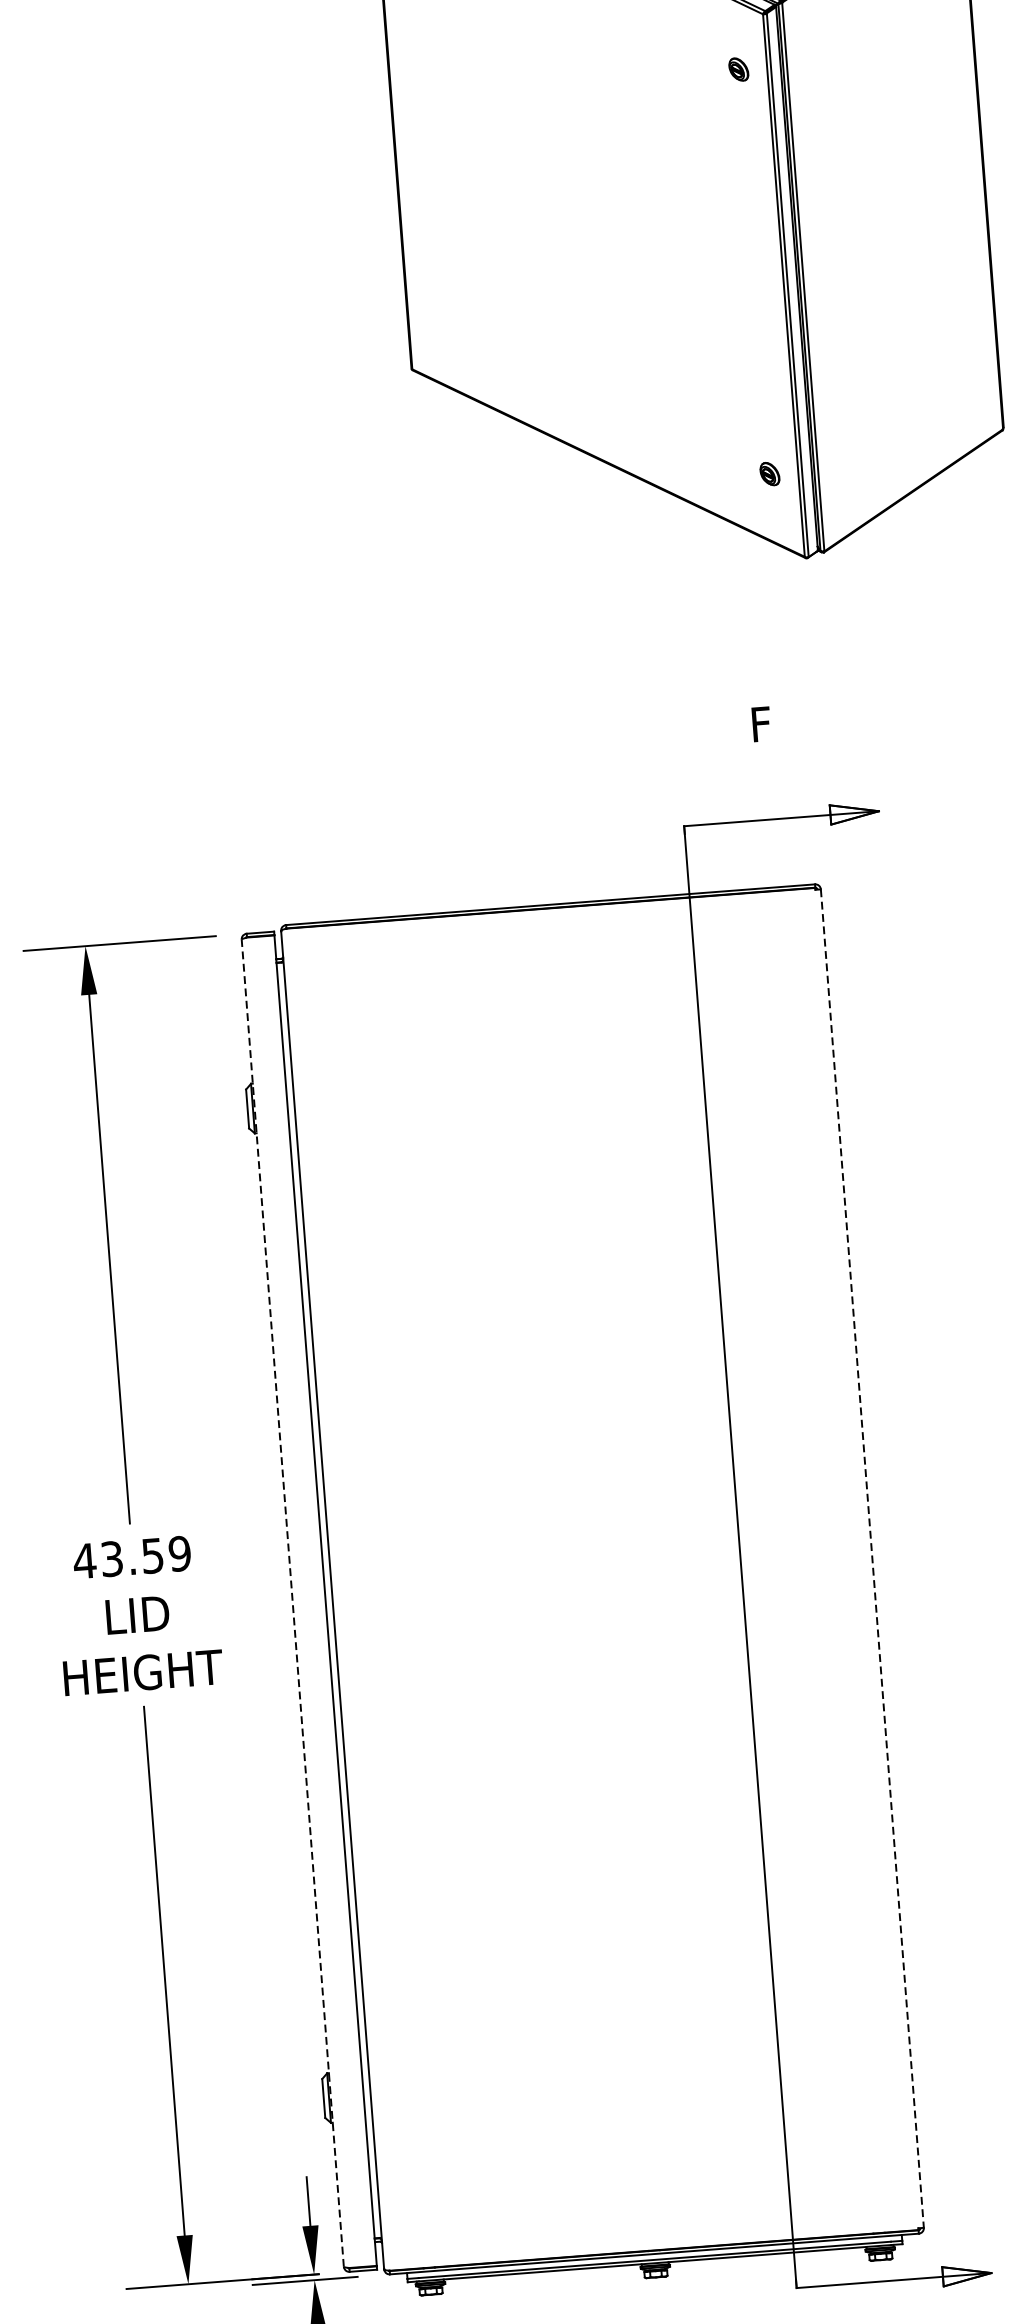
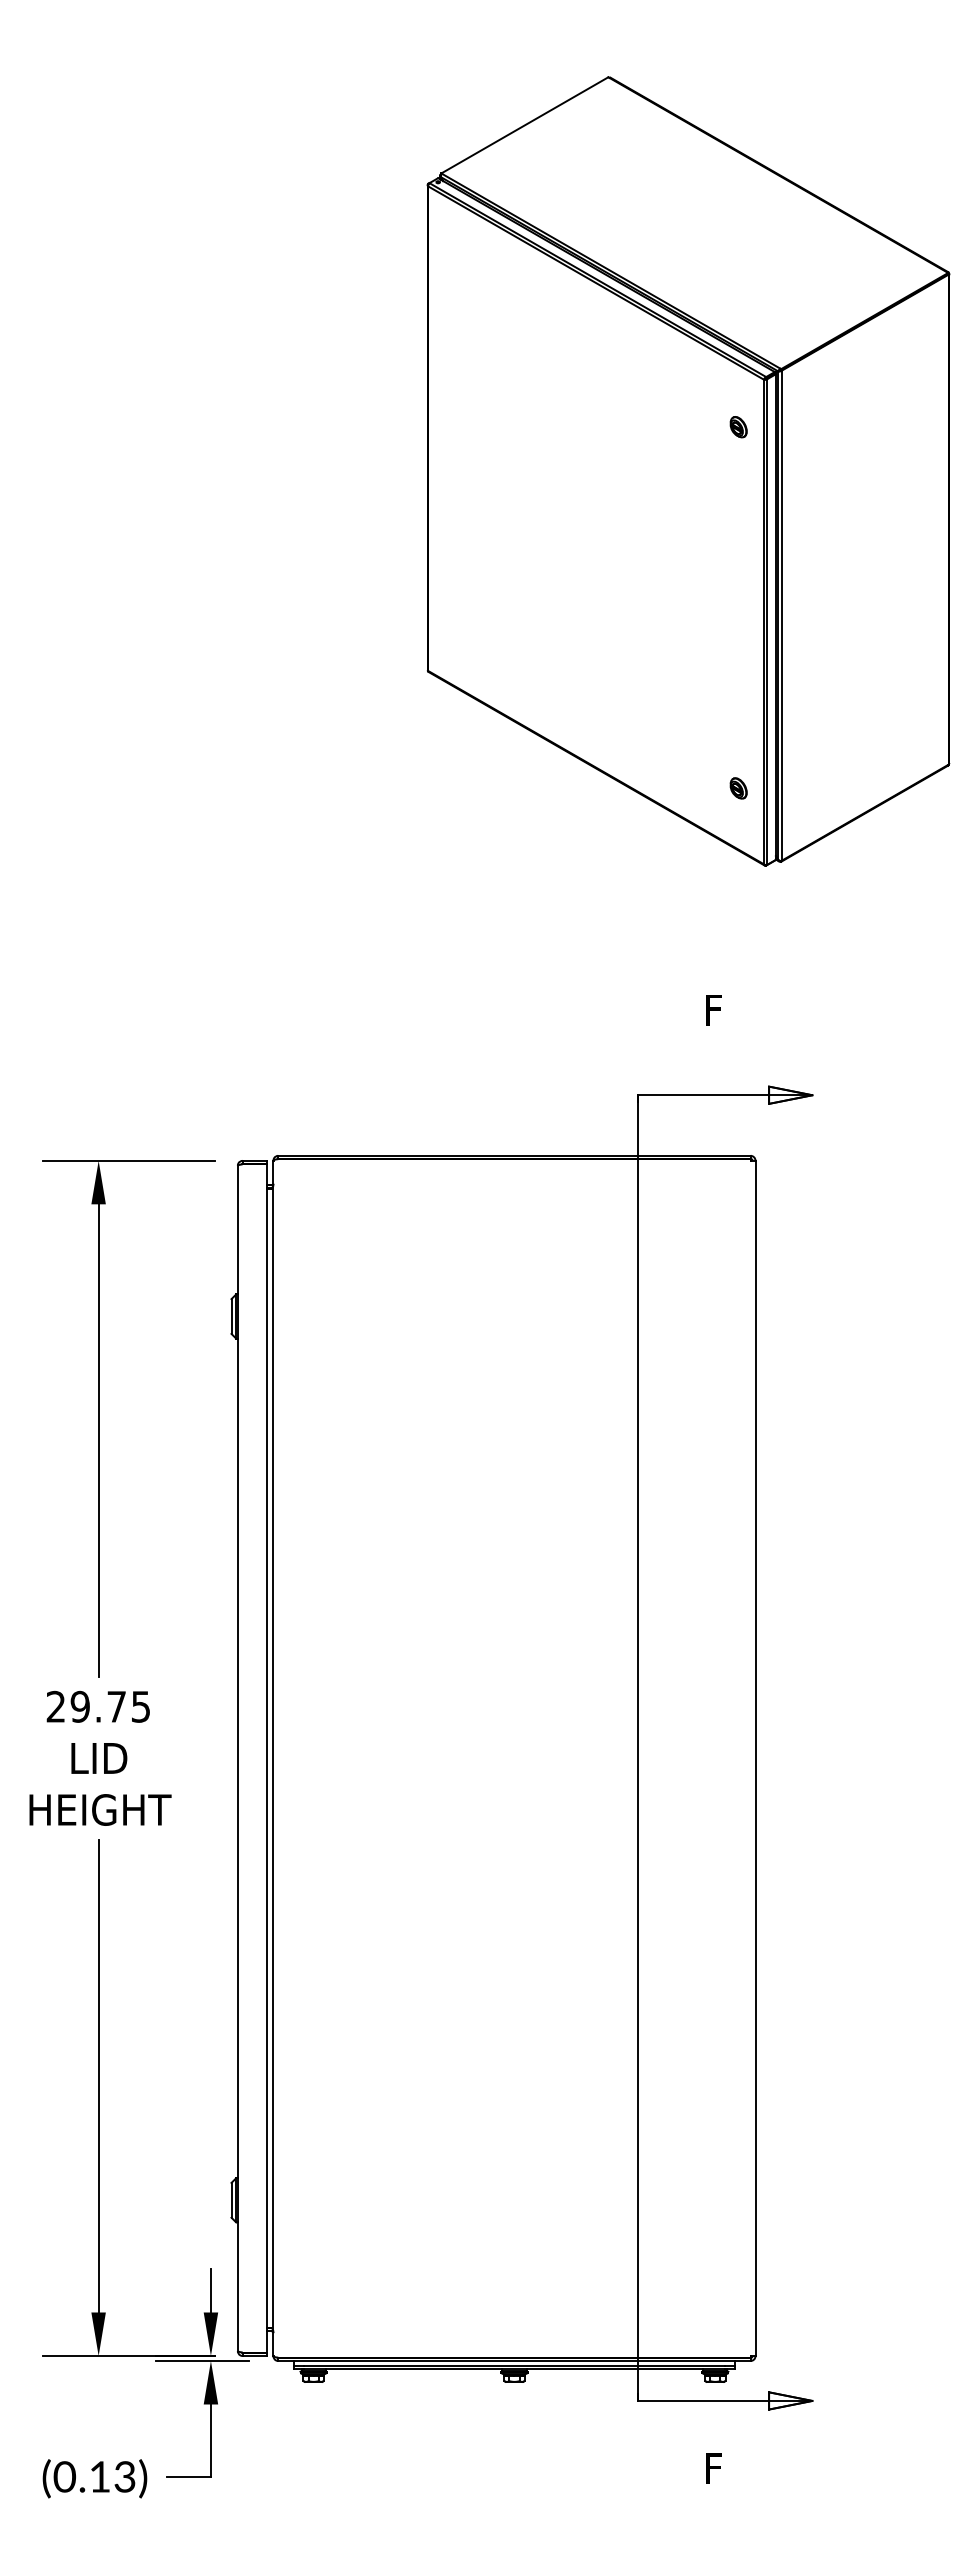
text: (131, 1557) -> (97, 1706), 43.59 -> 29.75
line: (872, 1558) -> (755, 1758), dashed -> solid
line: (292, 1603) -> (237, 1758), dashed -> solid

